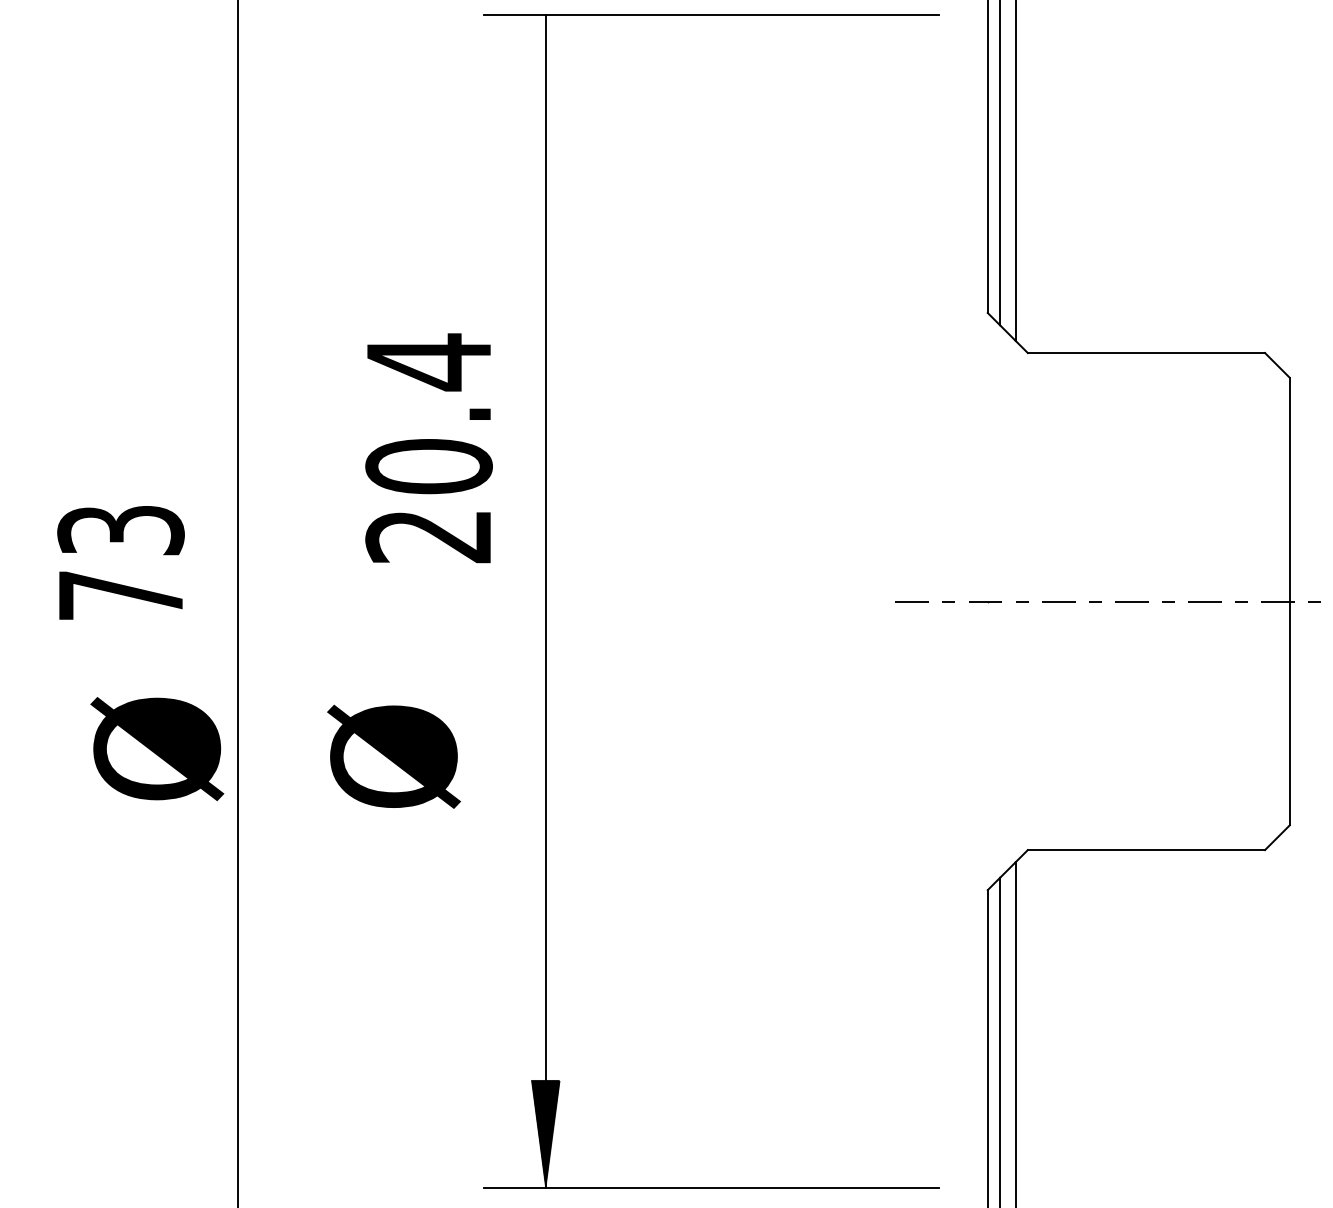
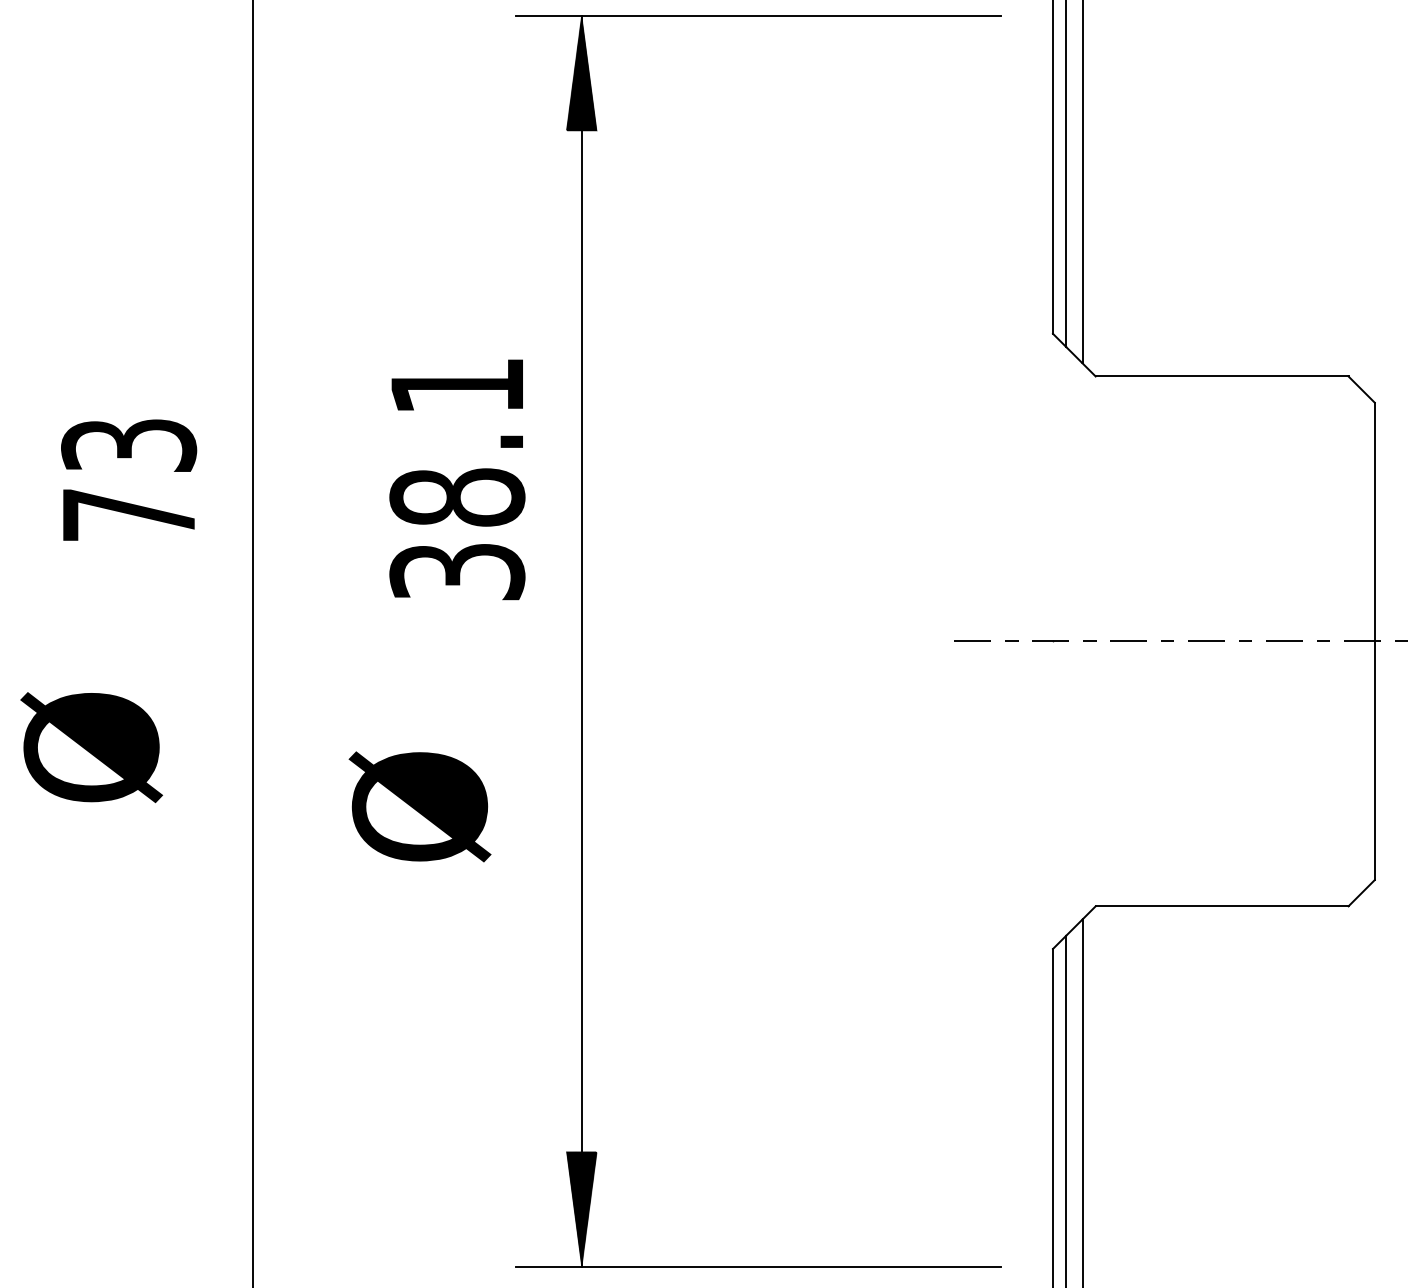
hatch: (545, 68) -> (581, 73), added
text: (429, 447) -> (457, 477), 20.4 -> 38.1
text: (121, 562) -> (129, 479), moved
text: (157, 748) -> (91, 747), moved

